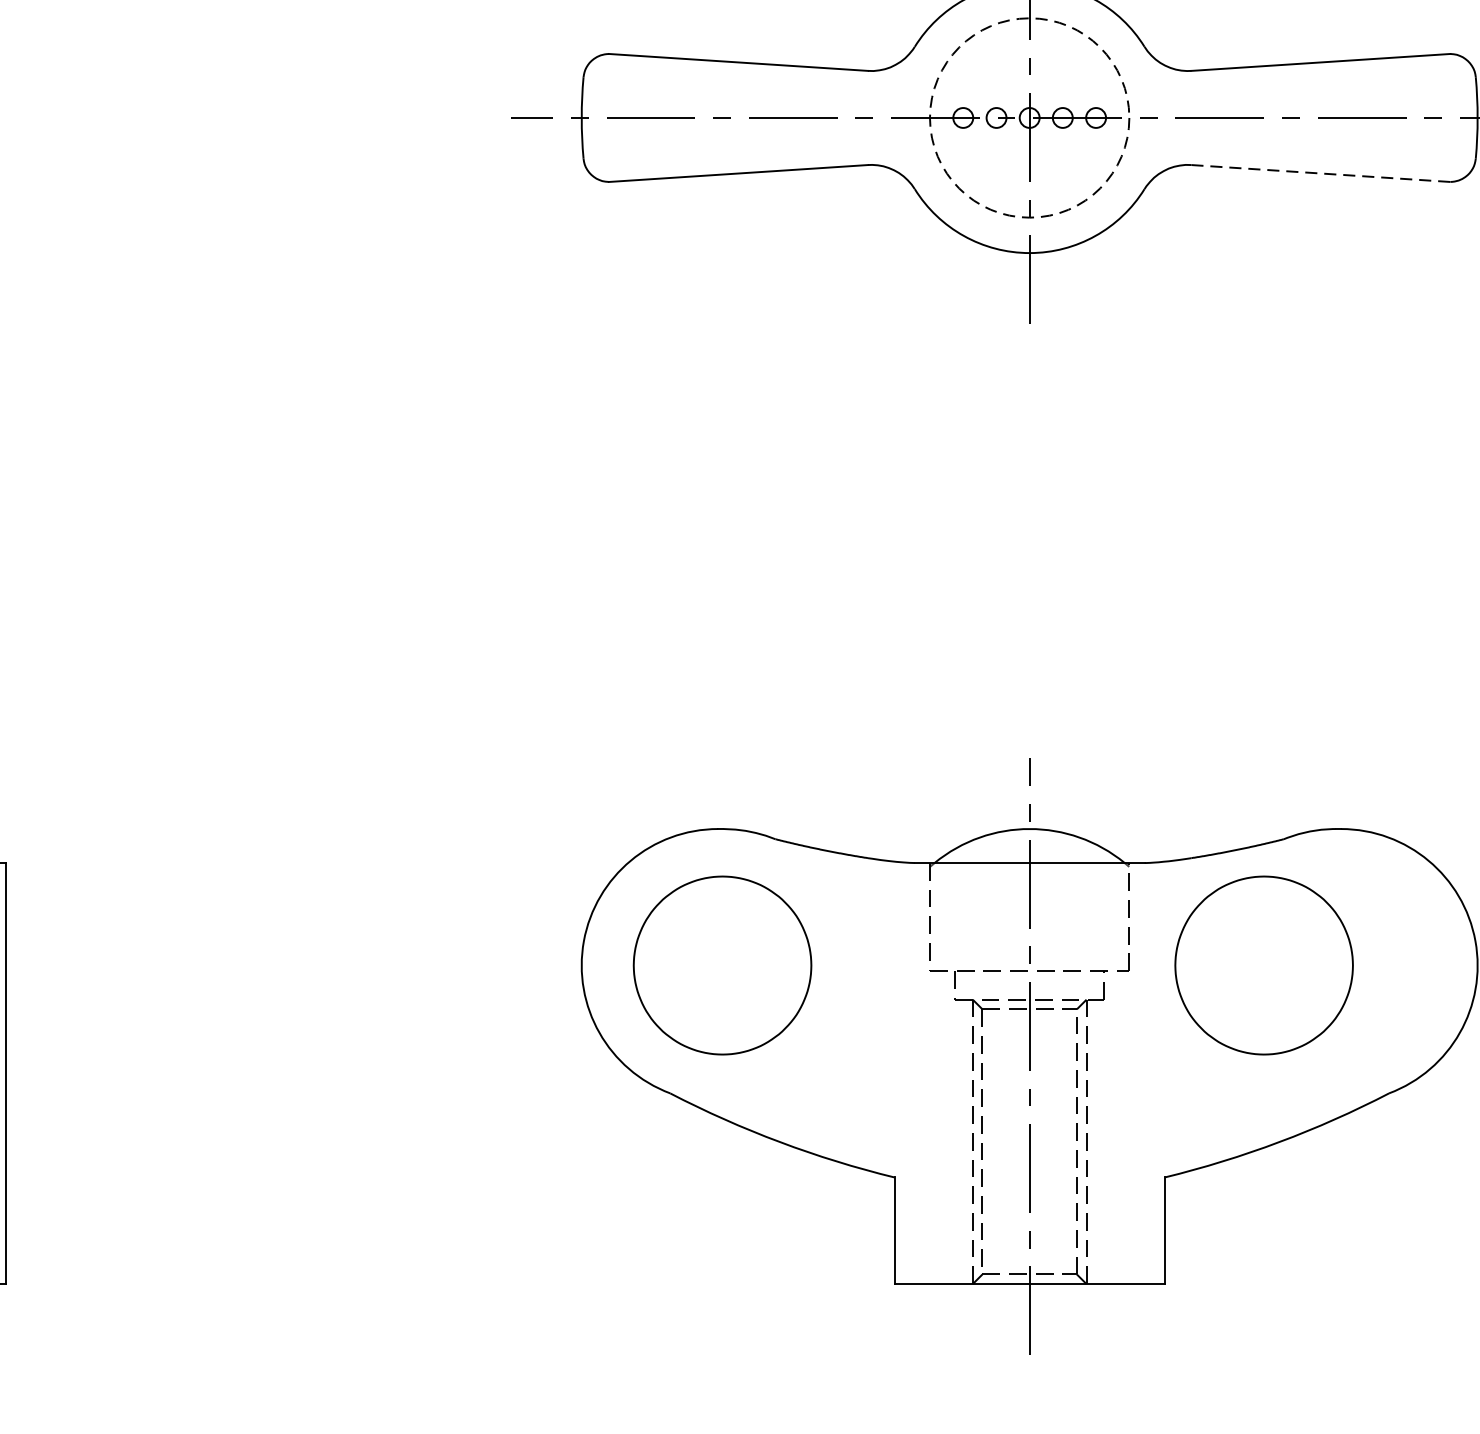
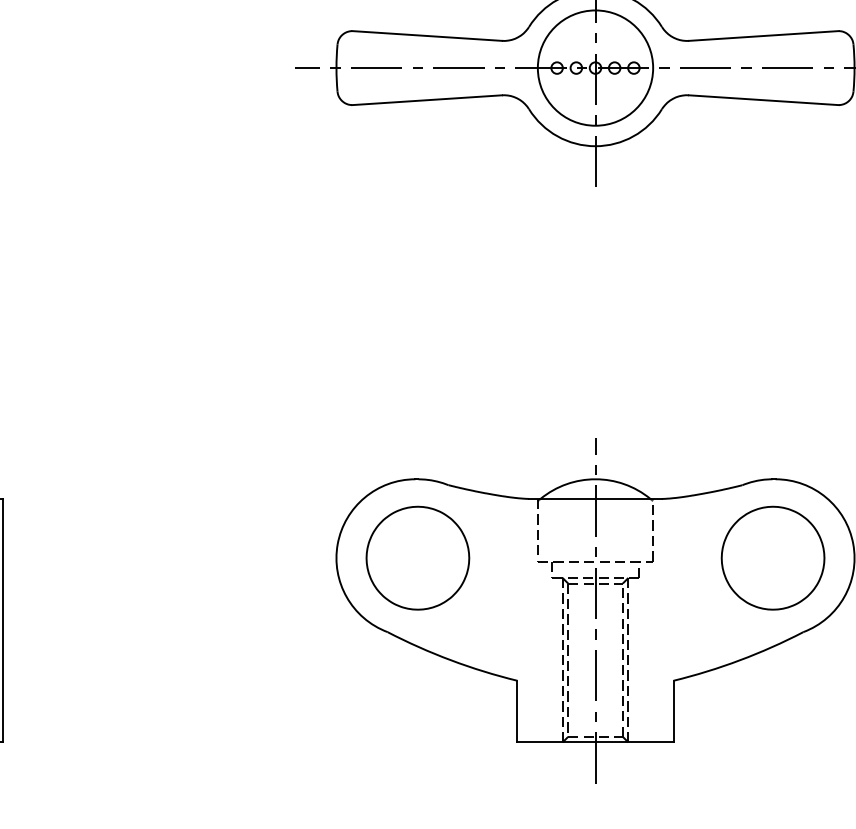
circle: (1029, 116) -> (595, 67), dashed -> solid
line: (1321, 173) -> (764, 100), dashed -> solid
part: (1263, 964) -> (772, 557), moved

